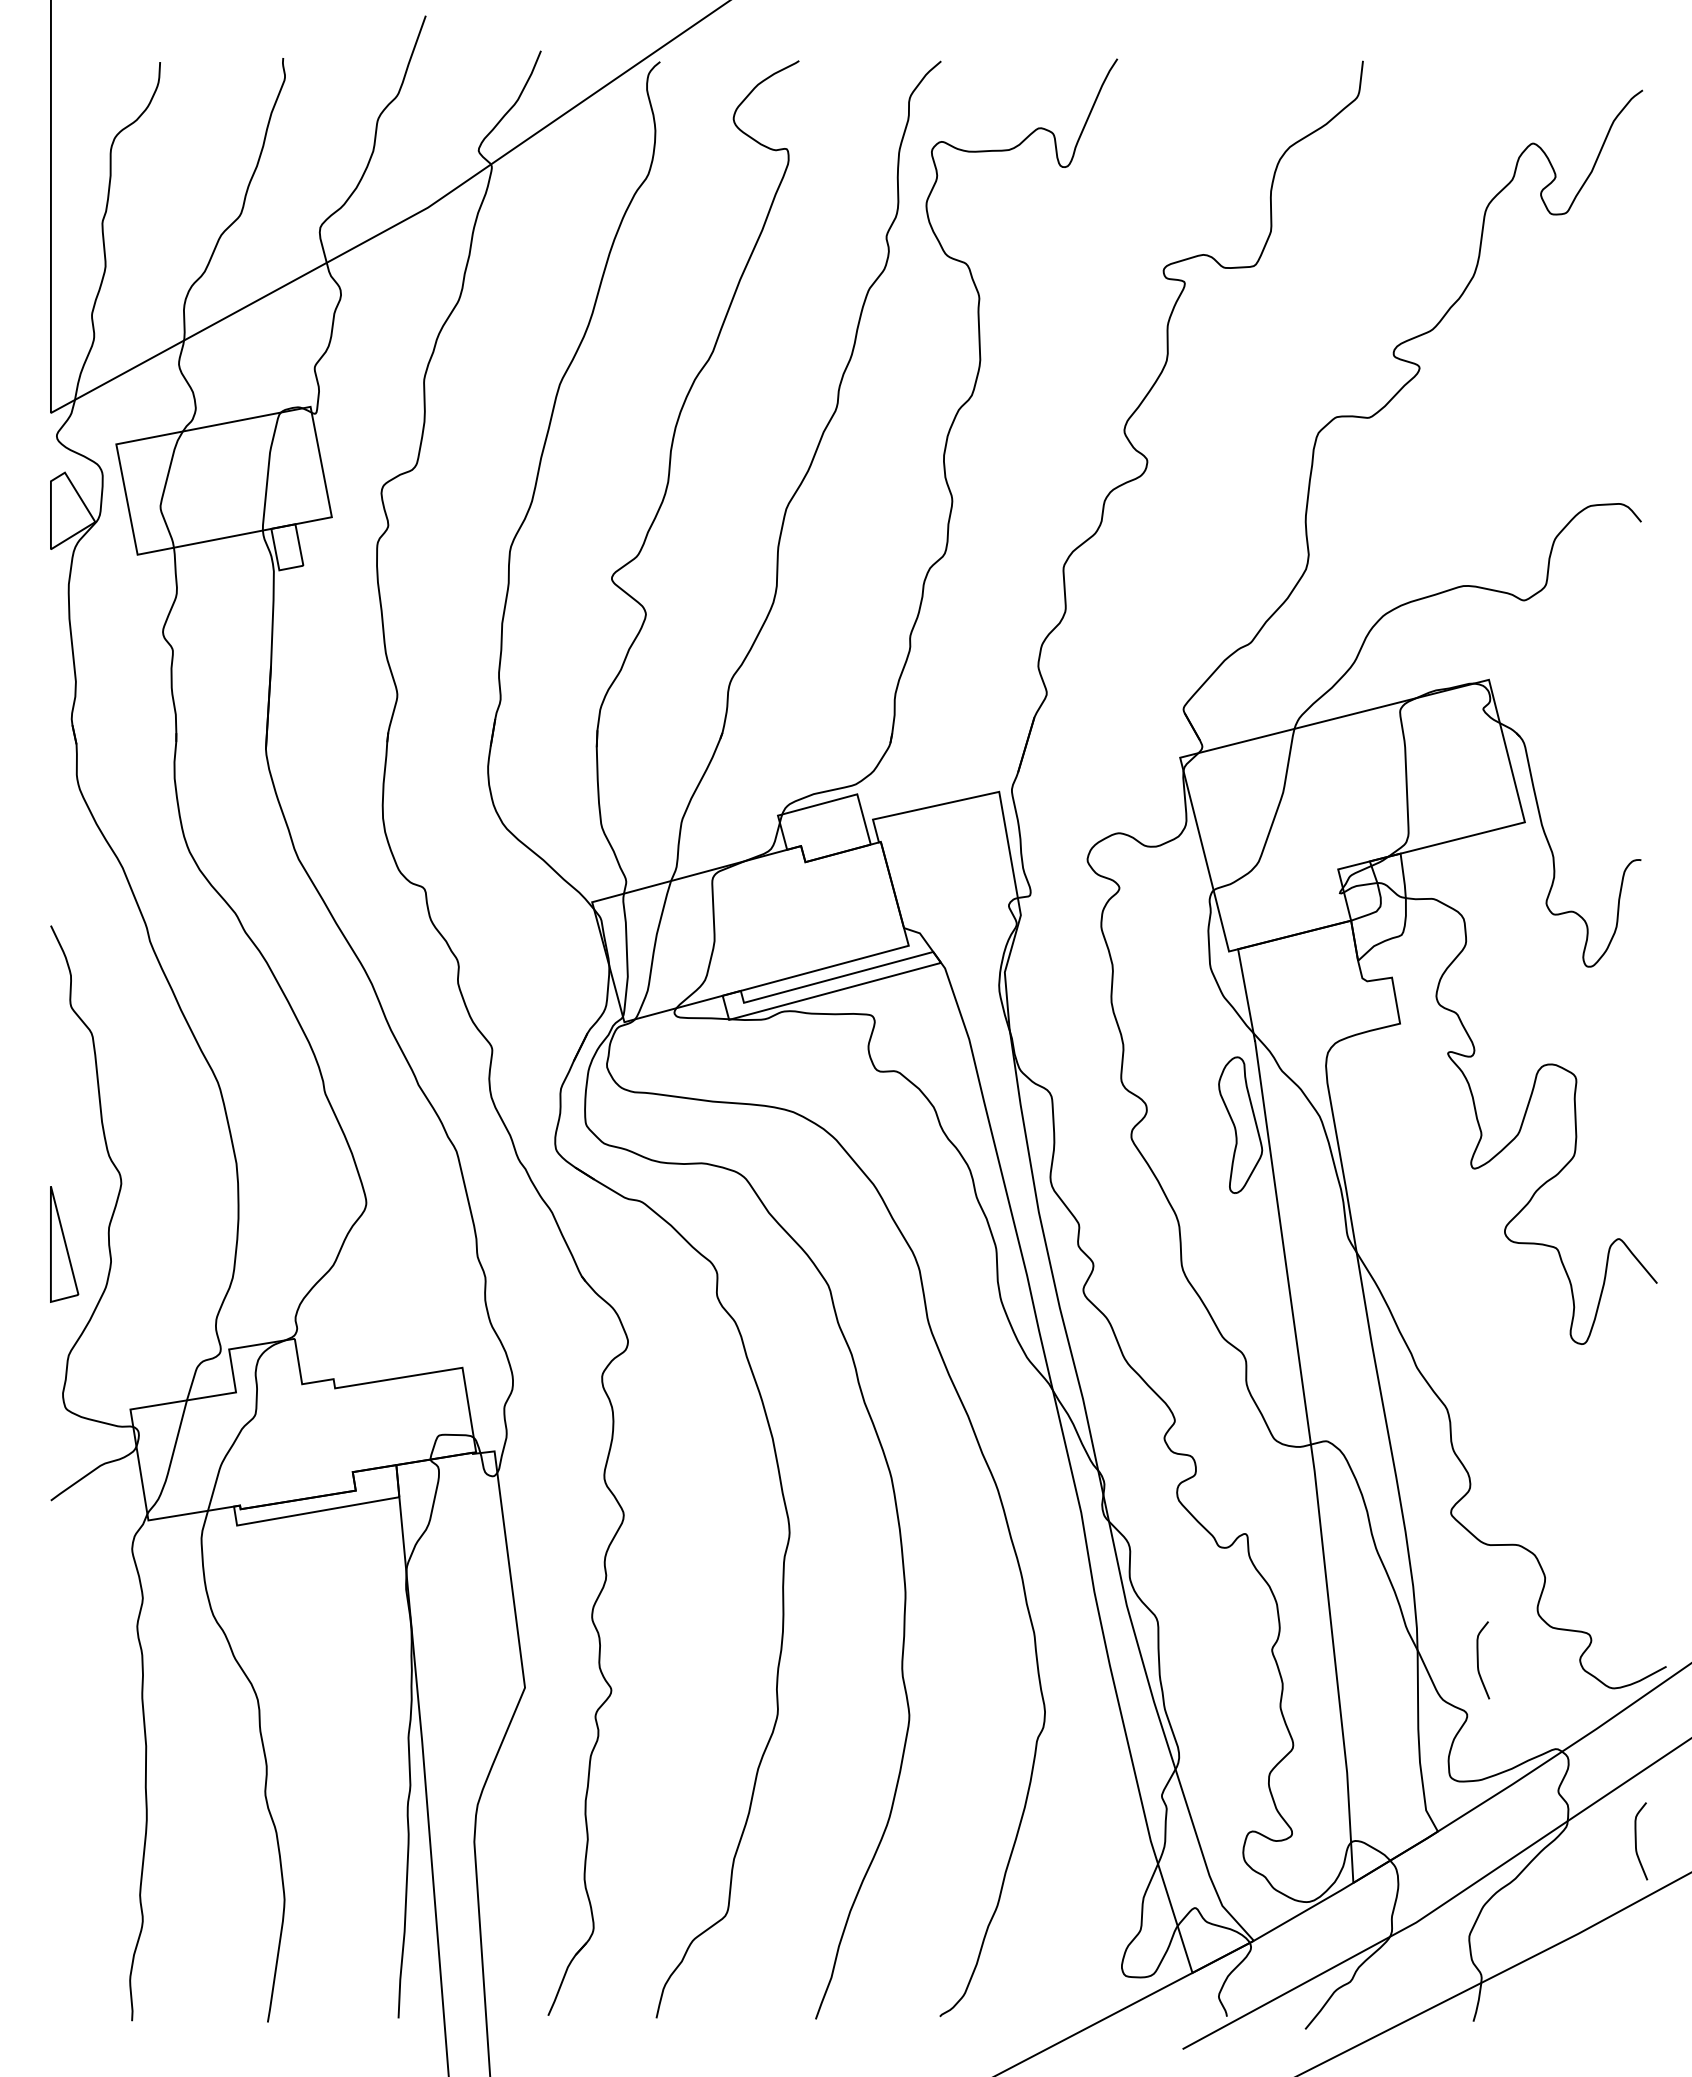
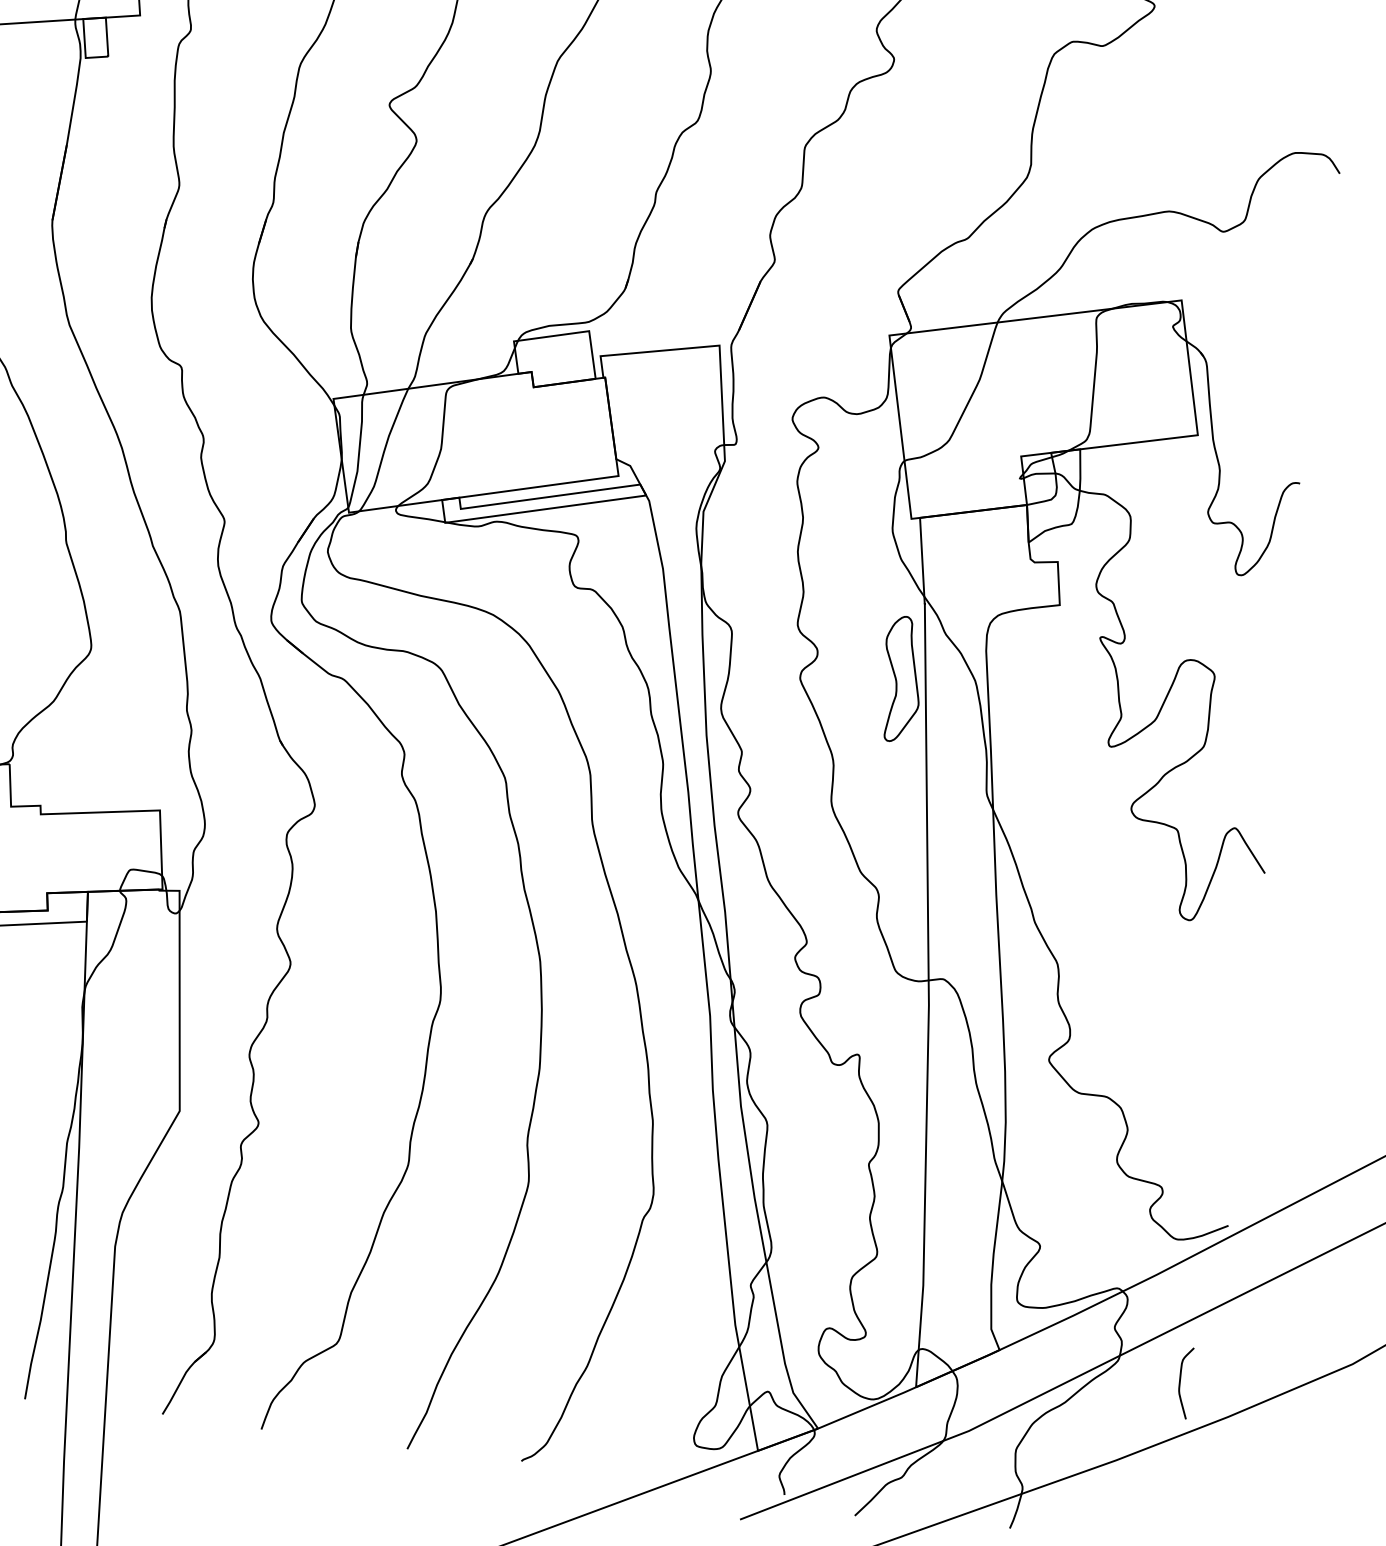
curve: (1478, 1660) -> (1056, 1198), removed

